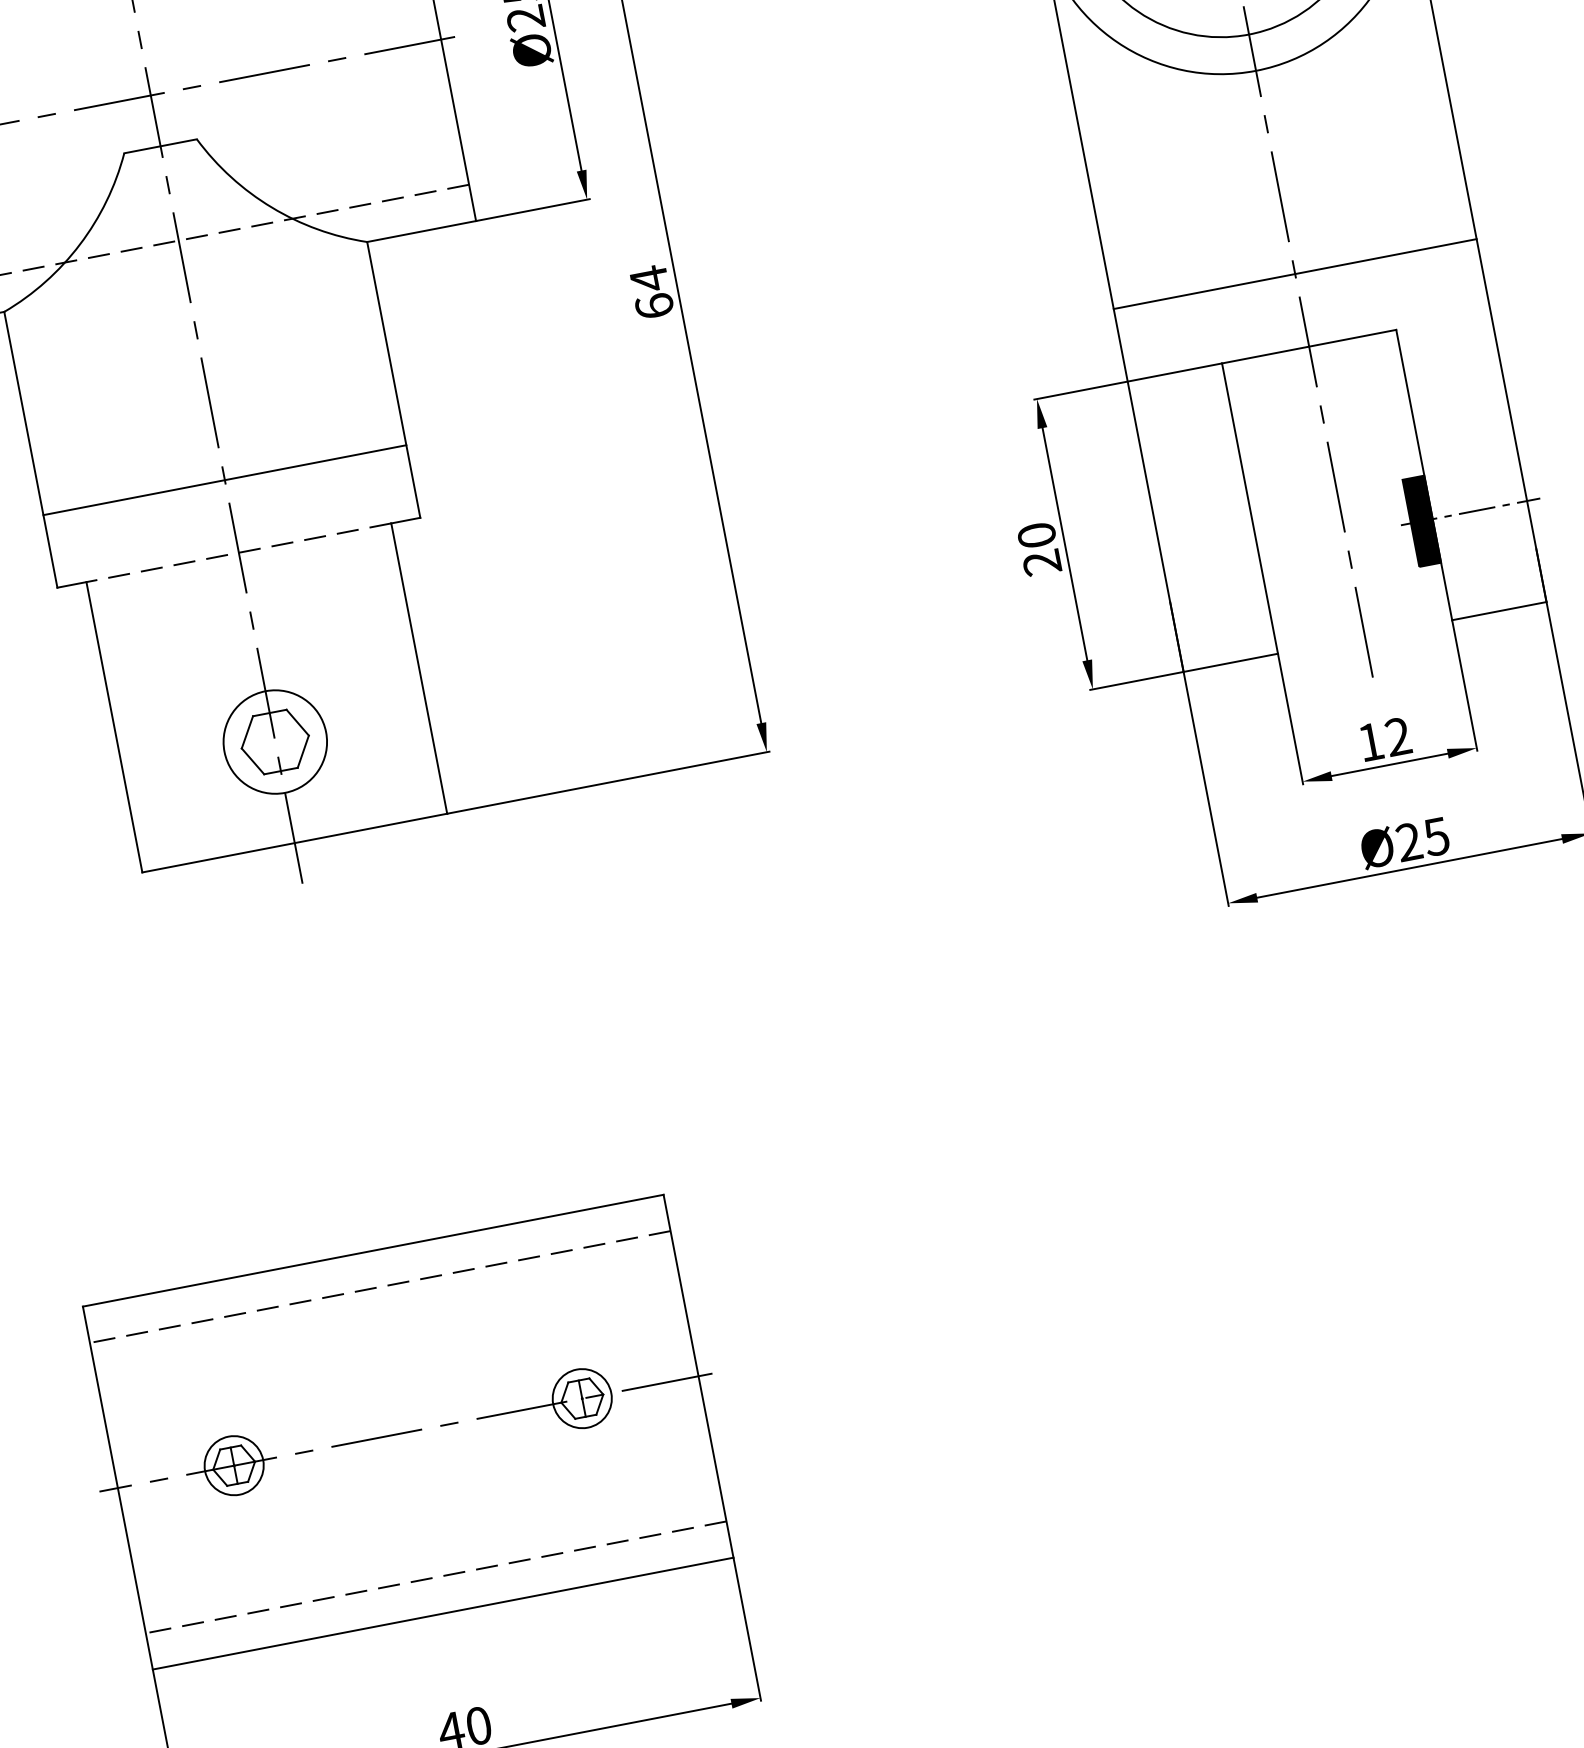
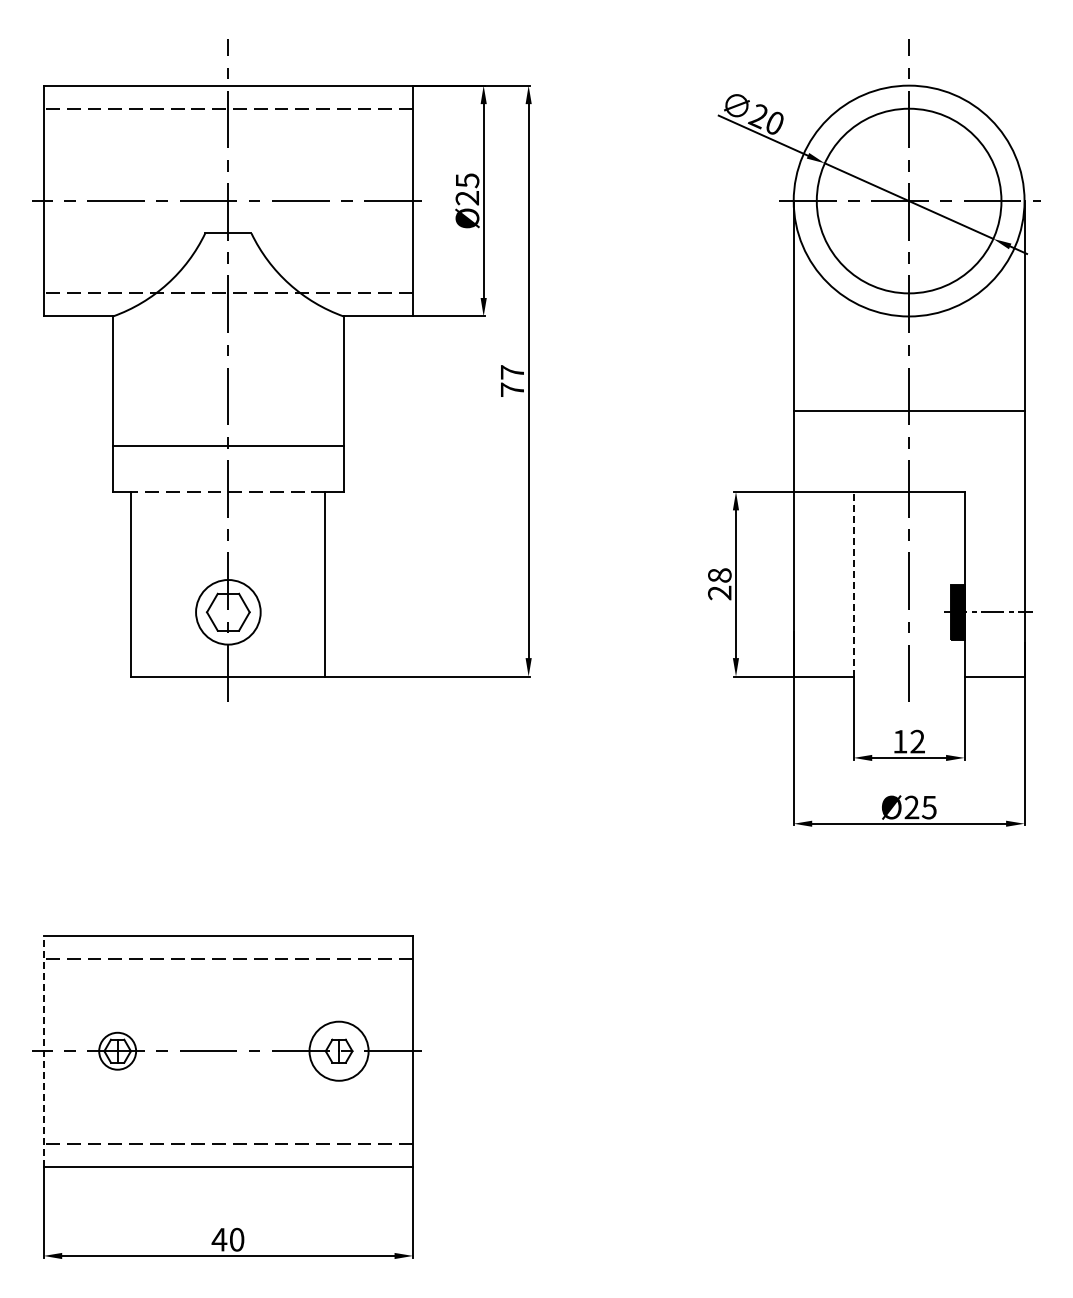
line: (1294, 273) -> (908, 410), moved
text: (651, 291) -> (512, 380), 64 -> 77
line: (1249, 507) -> (853, 583), solid -> dashed
text: (1036, 535) -> (719, 575), 20 -> 28
circle: (581, 1397) -> (338, 1050), size x1.6
line: (117, 1486) -> (43, 1050), solid -> dashed

